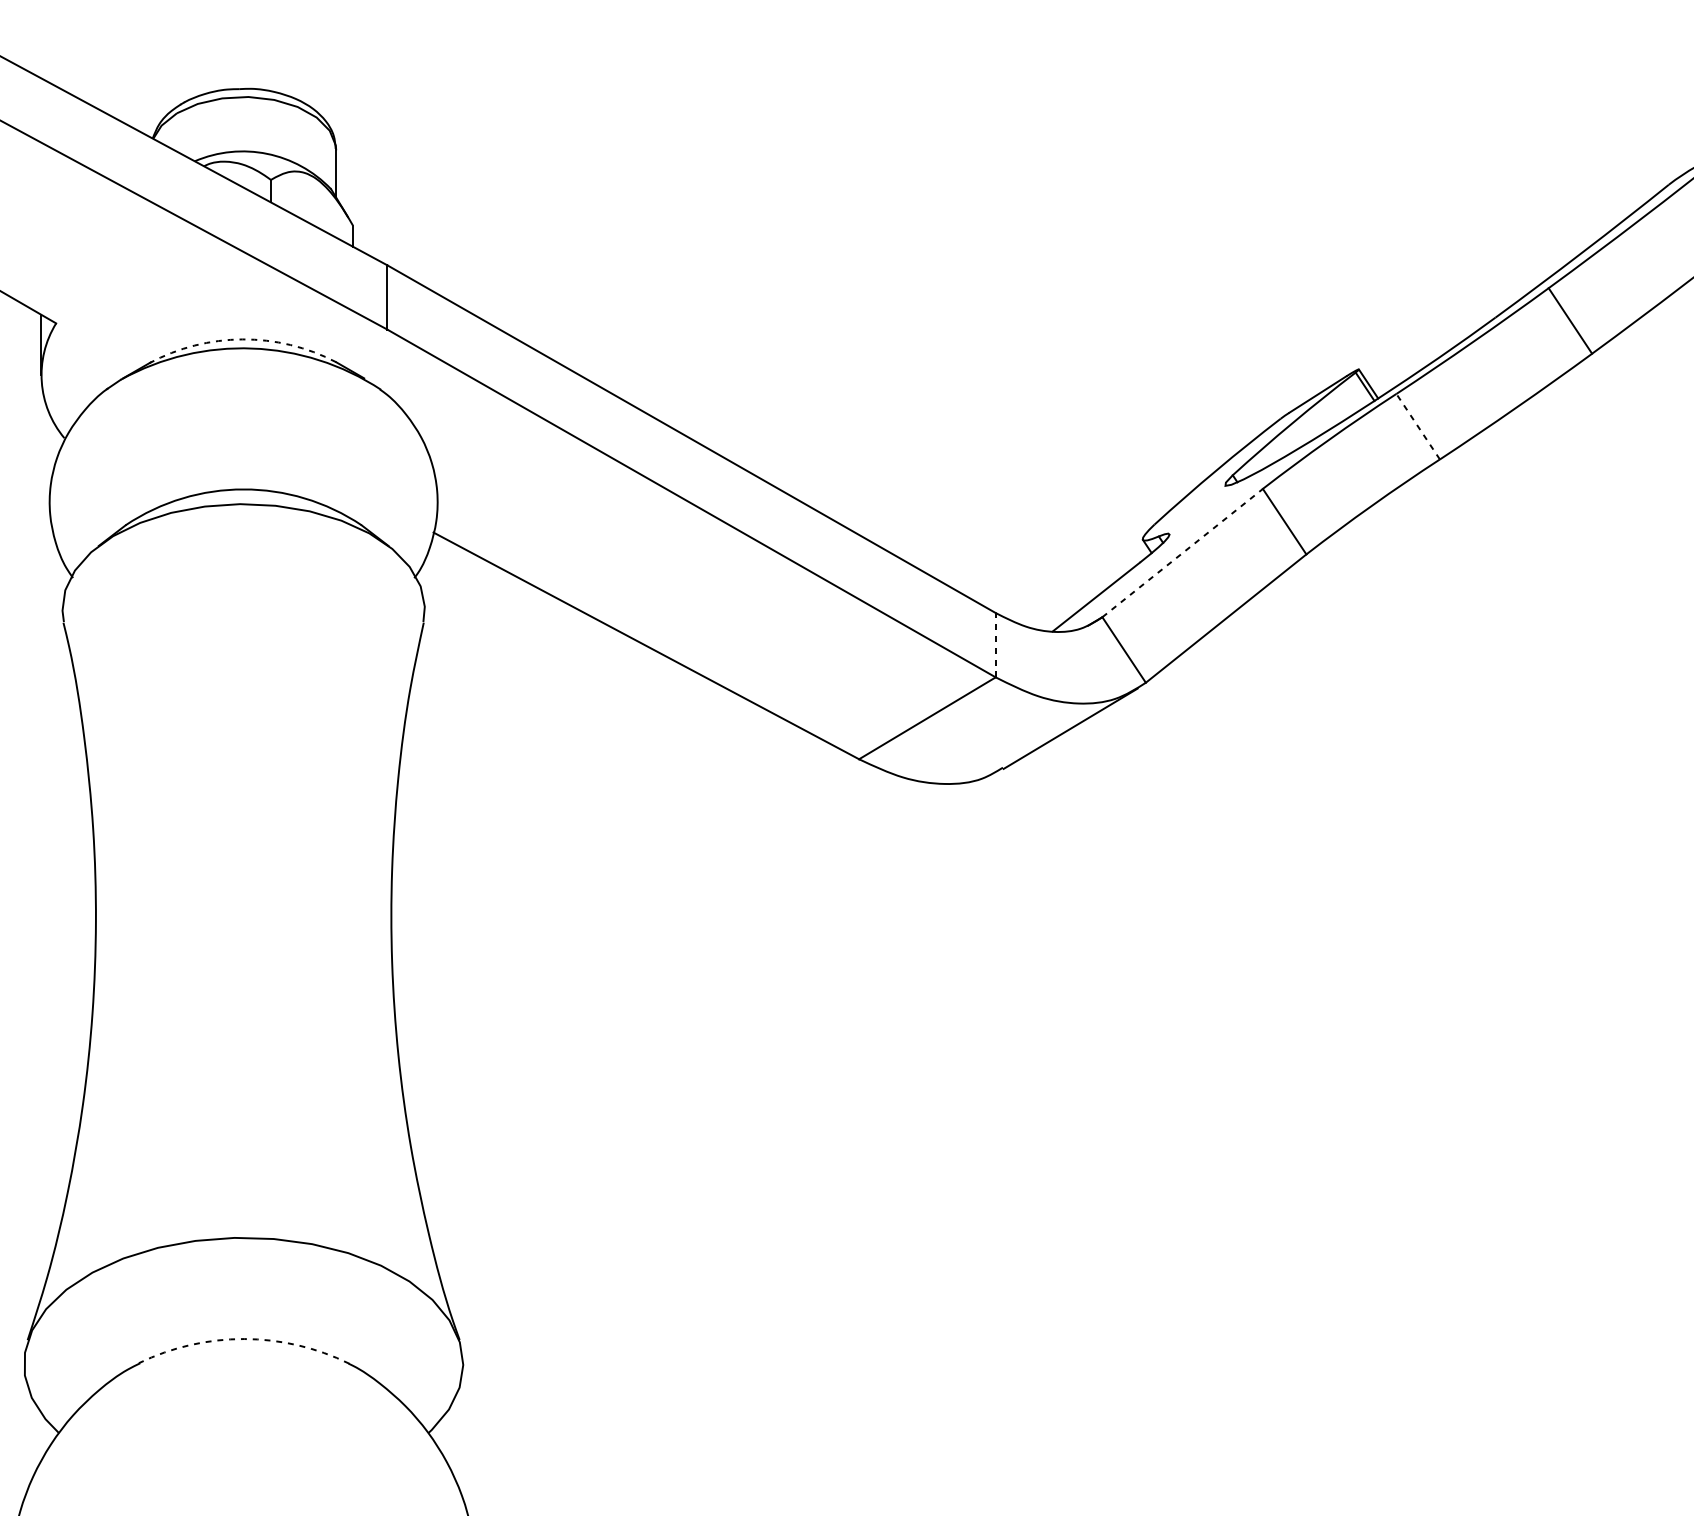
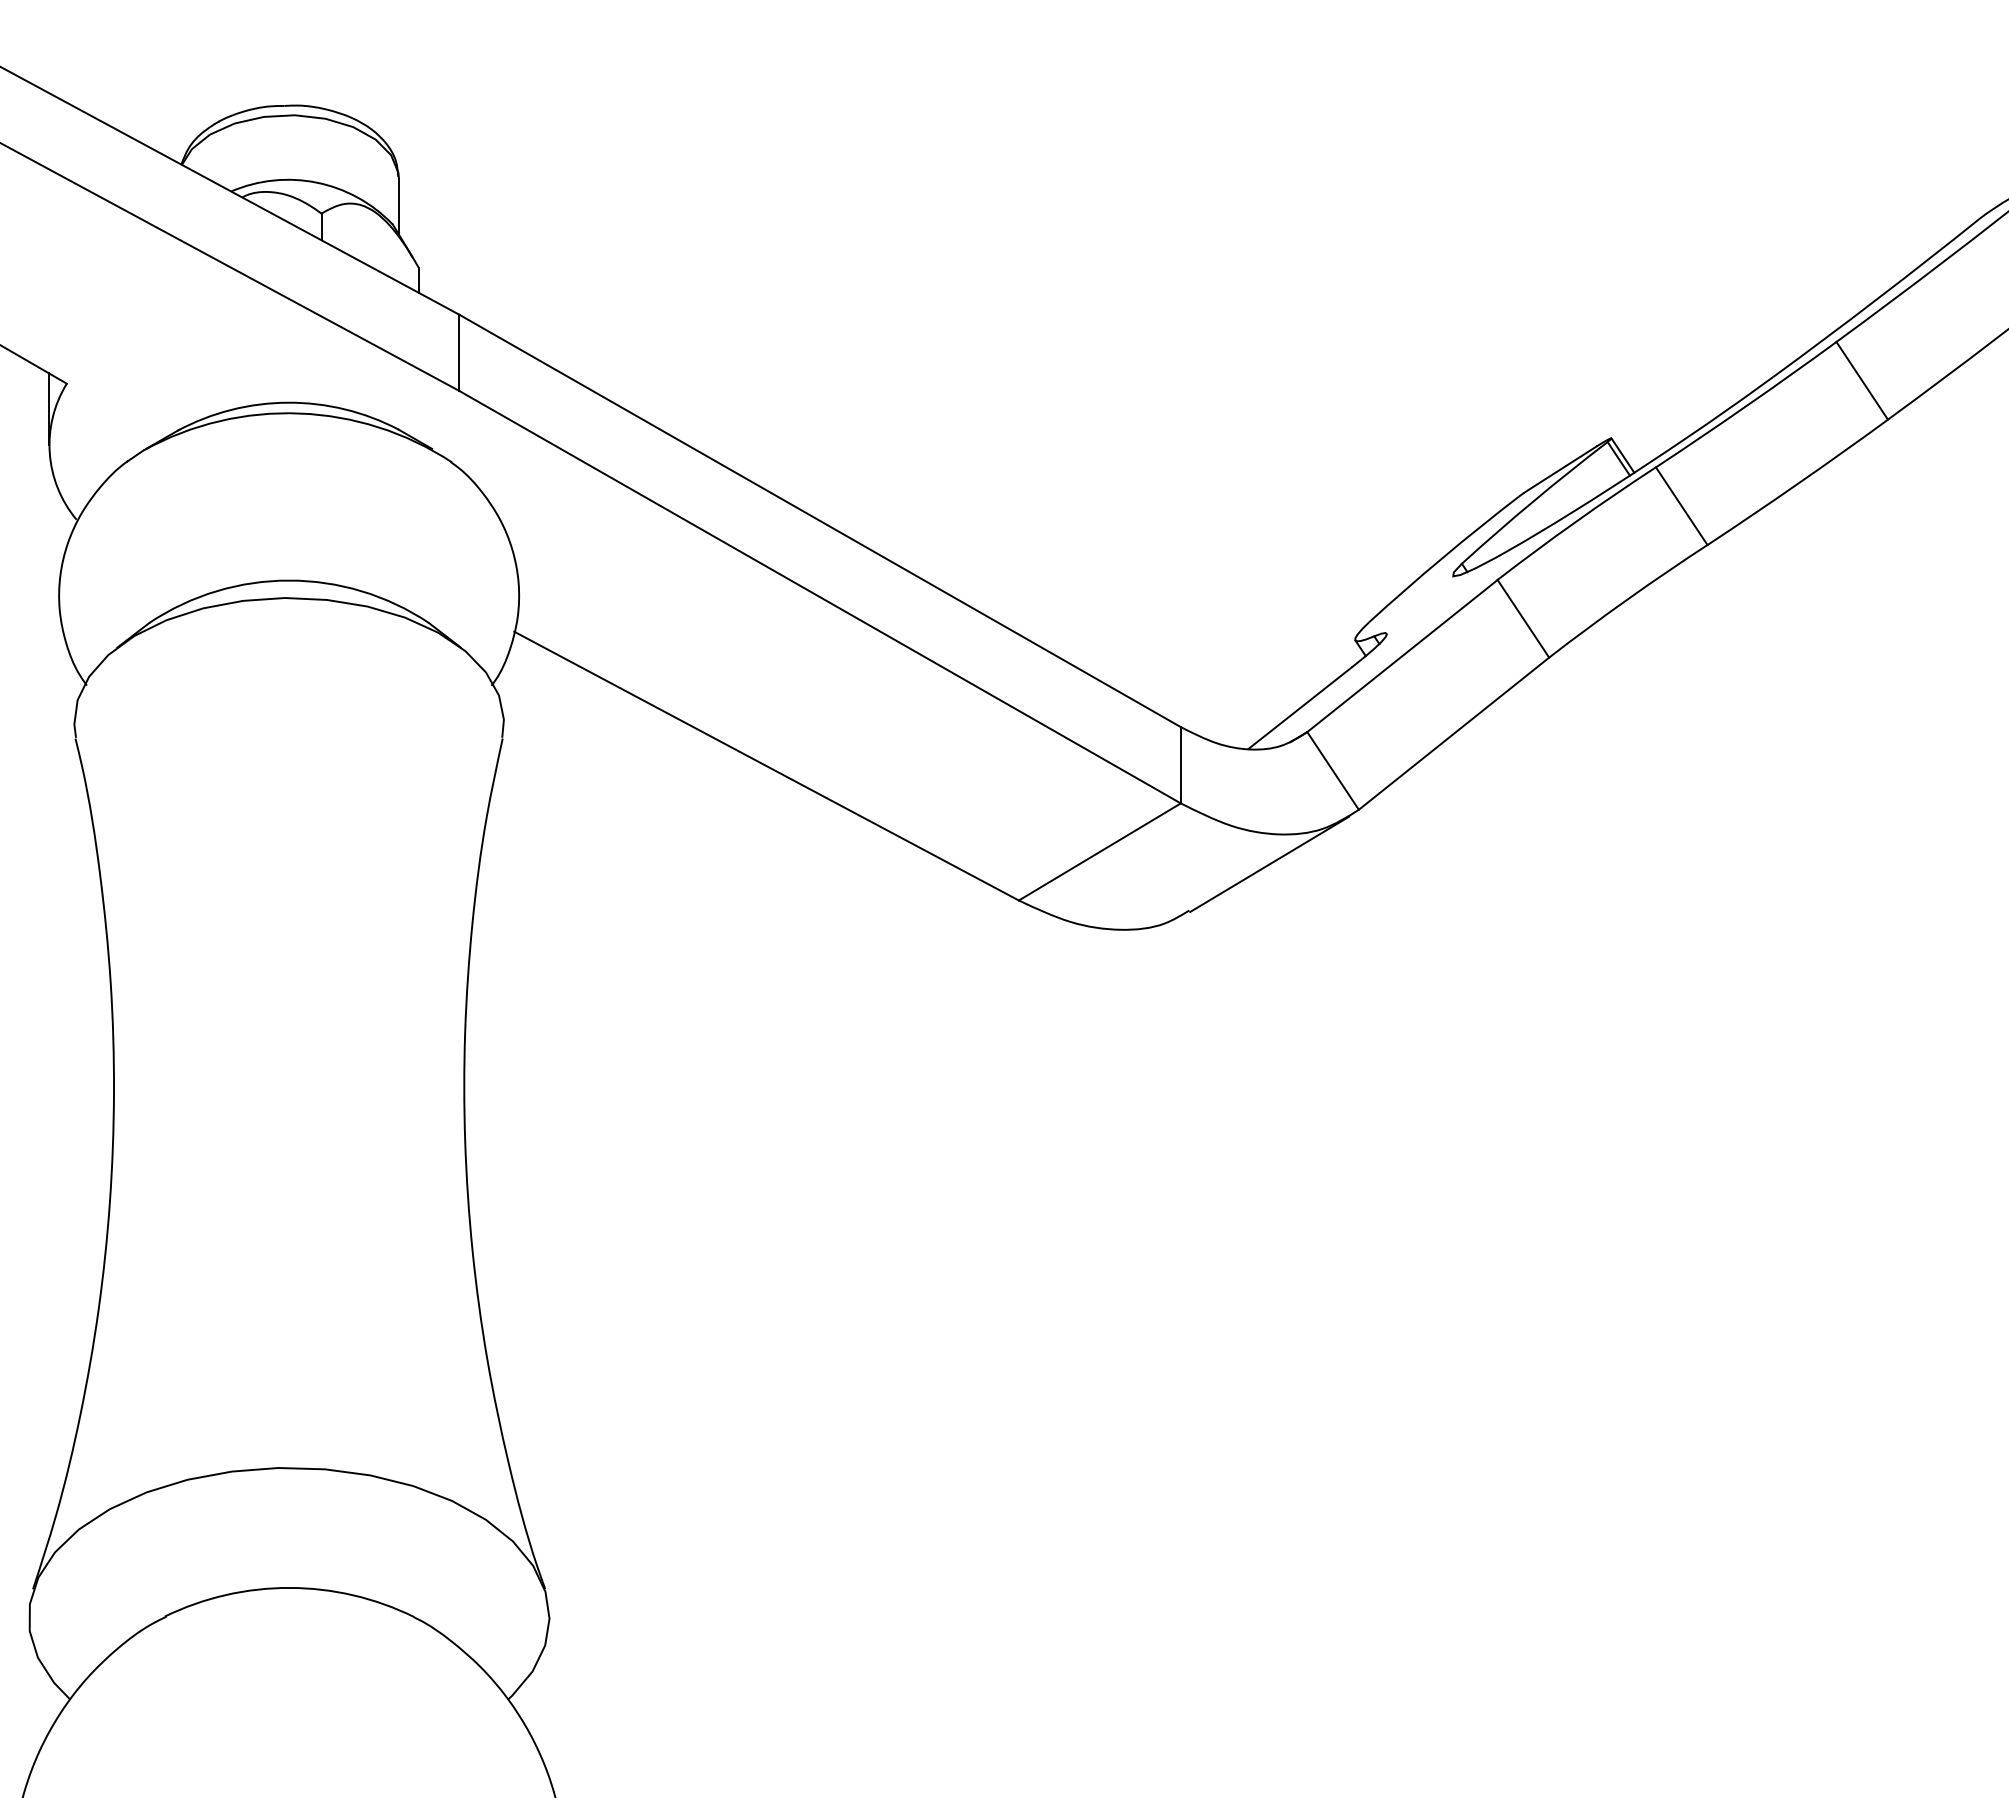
arc: (242, 339) -> (287, 402), dashed -> solid
line: (1417, 426) -> (1681, 506), dashed -> solid
line: (1182, 553) -> (1402, 656), dashed -> solid
line: (995, 644) -> (1180, 764), dashed -> solid
arc: (243, 1338) -> (289, 1587), dashed -> solid

